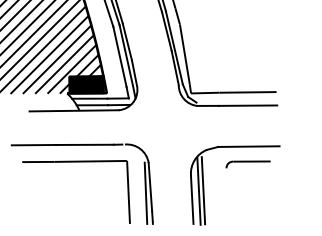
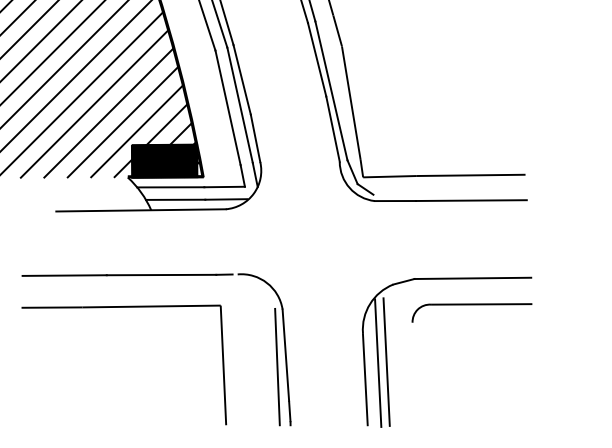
part: (76, 162) -> (124, 308), moved
part: (248, 164) -> (472, 312), size x1.43

